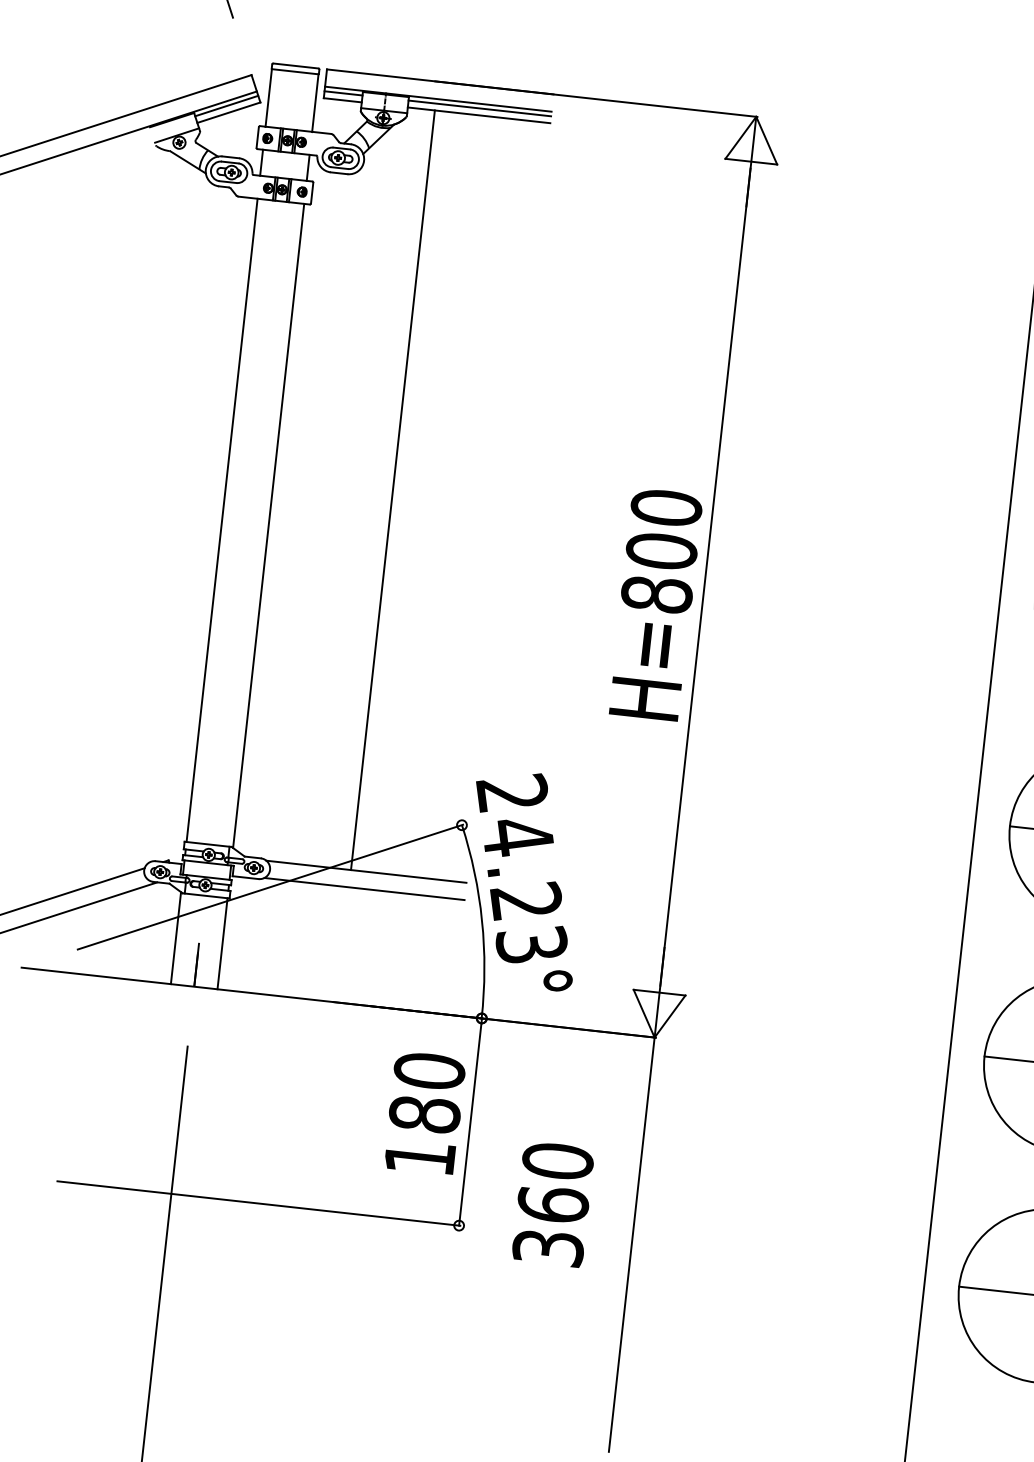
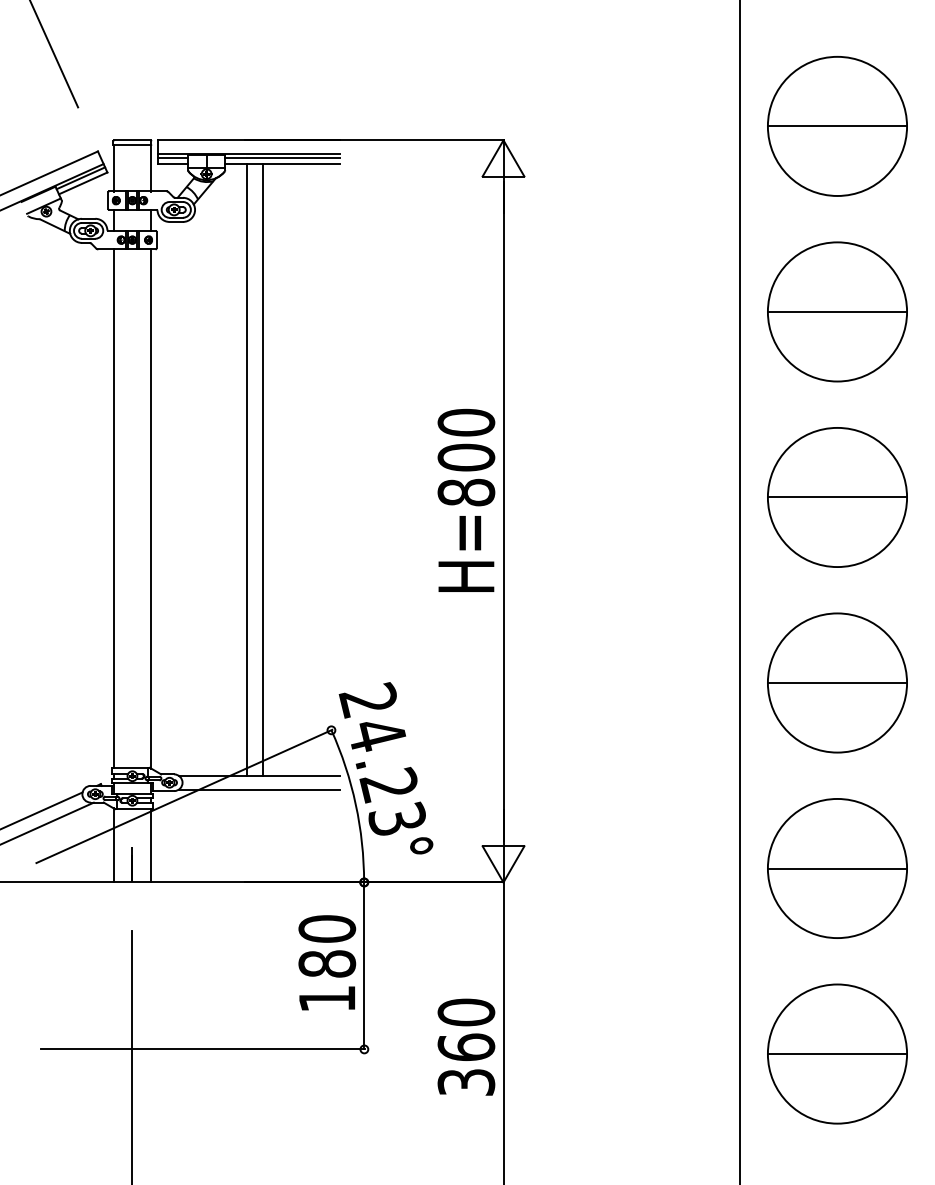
line: (412, 492) -> (262, 469), added
text: (656, 603) -> (466, 499), moved
text: (553, 1203) -> (466, 1046), moved

